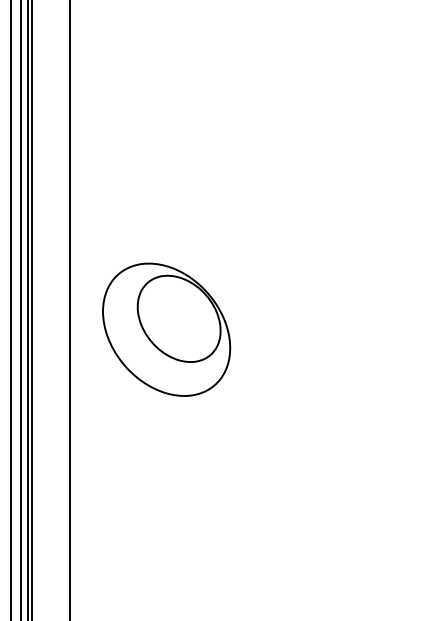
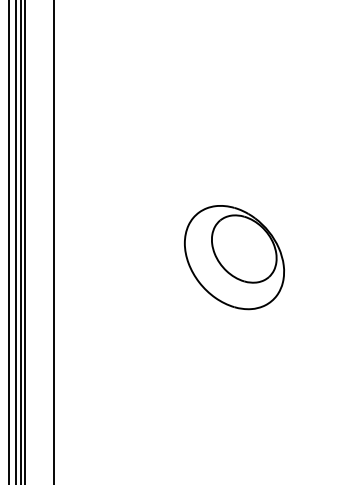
part: (166, 329) -> (234, 257), moved

